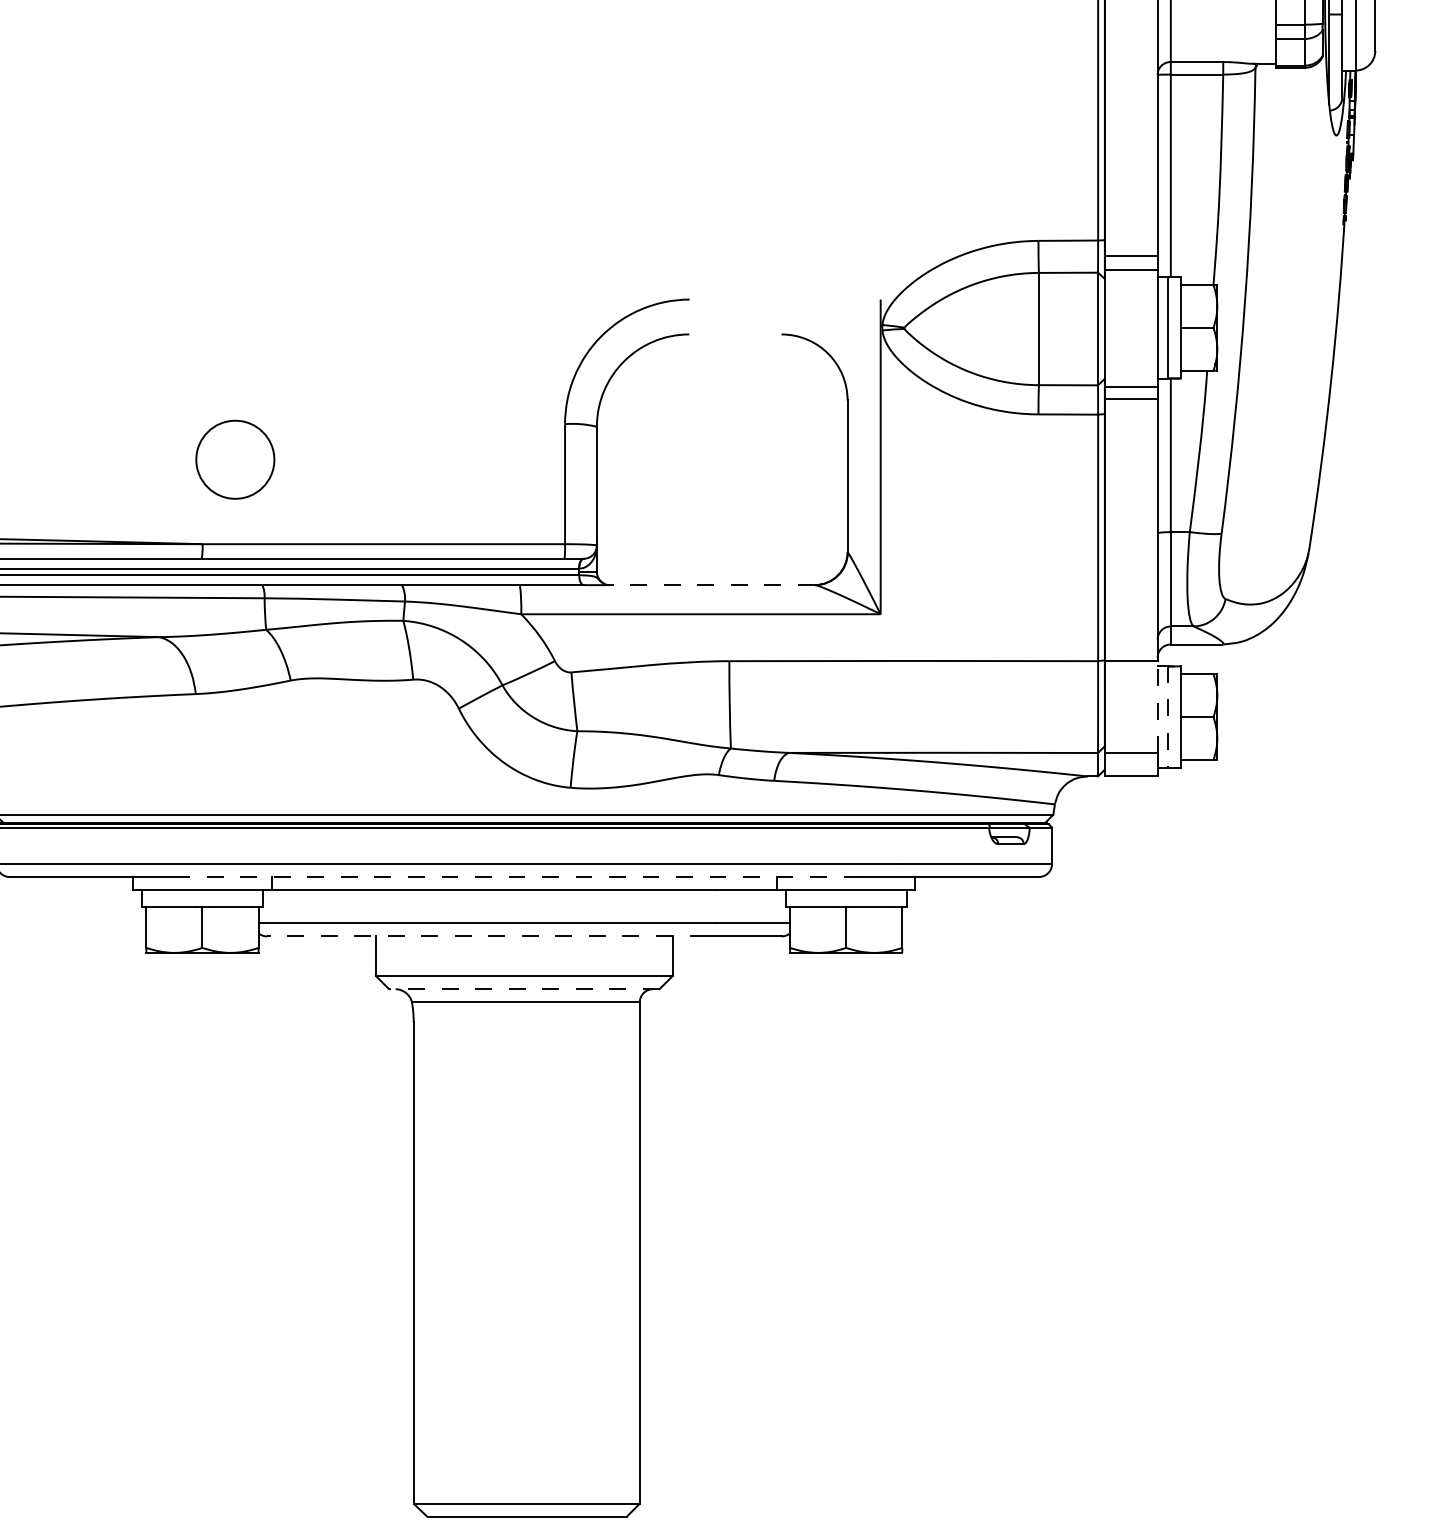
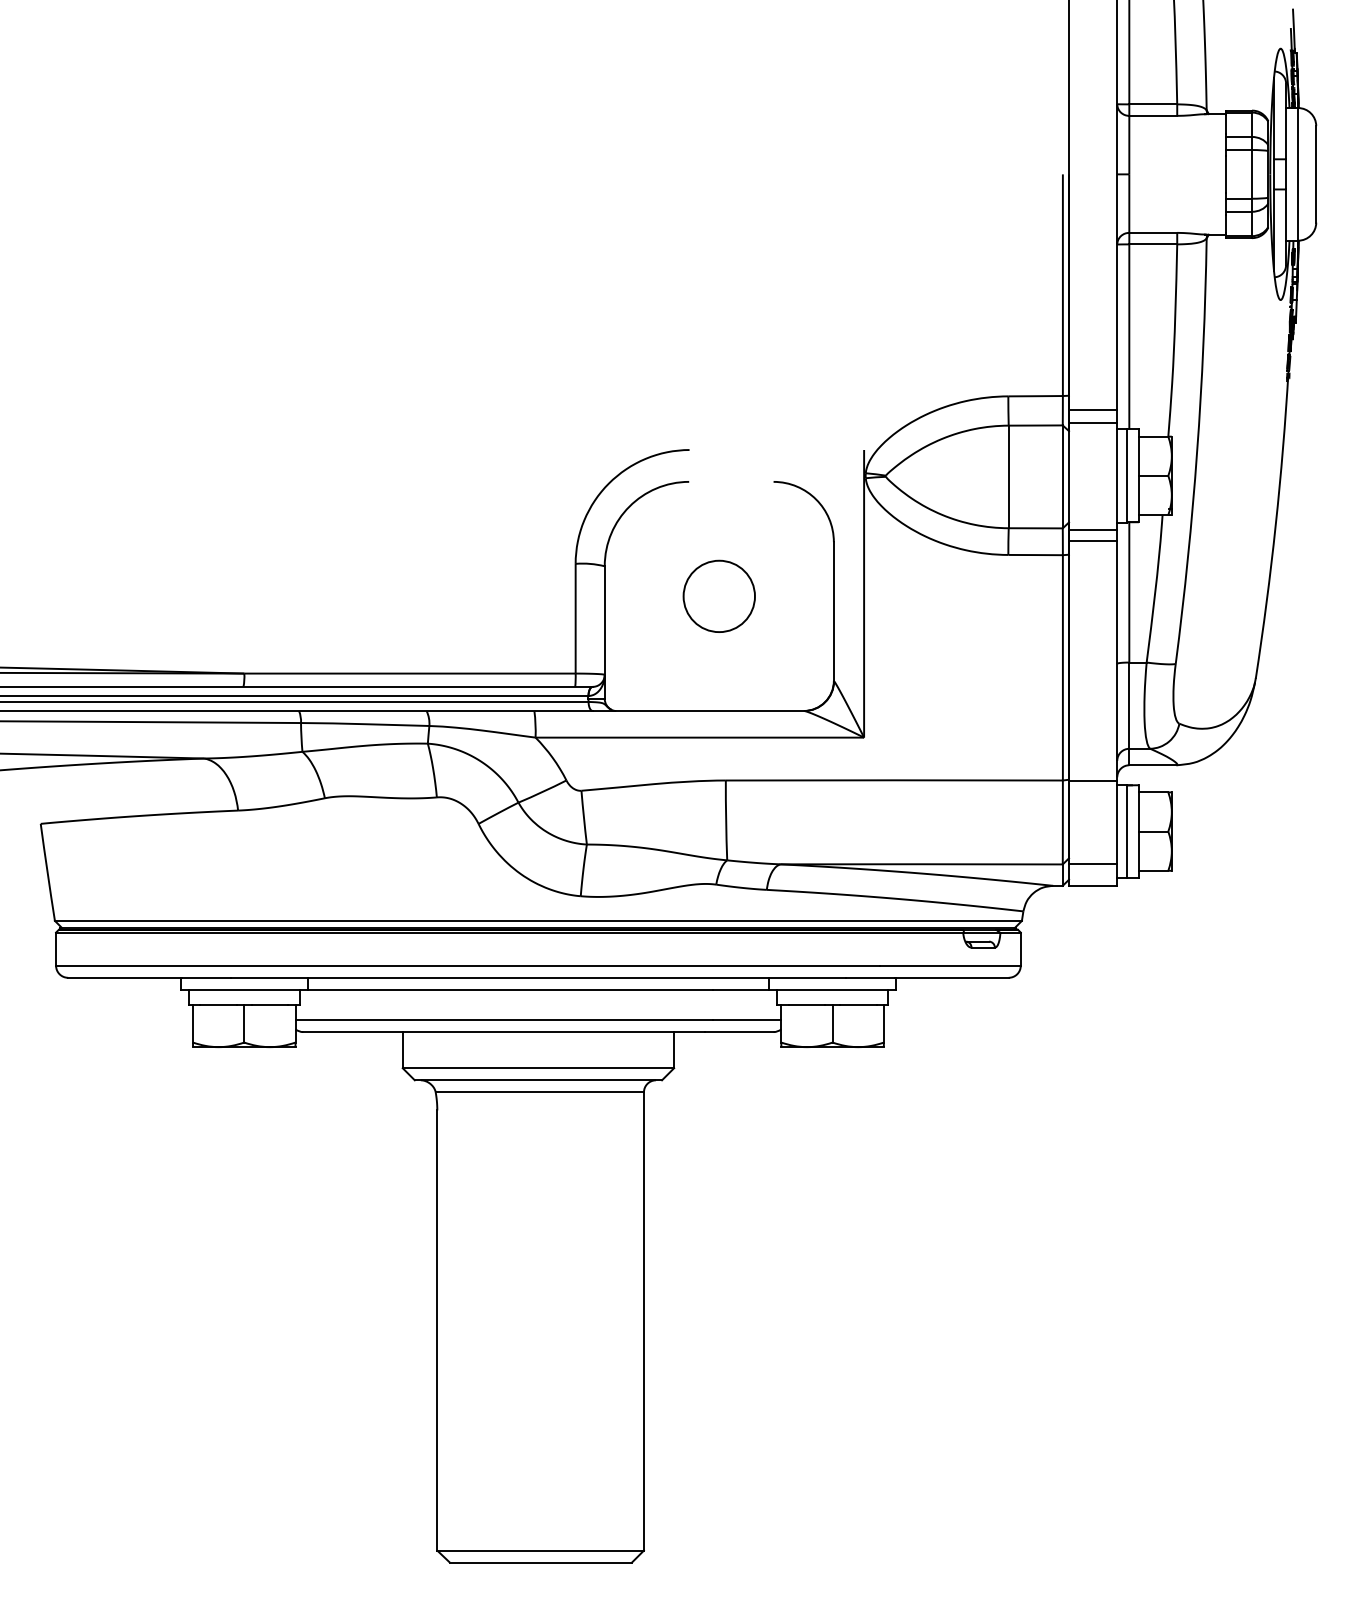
circle: (234, 458) -> (718, 595), moved
line: (711, 585) -> (709, 711), dashed -> solid
line: (1157, 707) -> (1117, 822), dashed -> solid
line: (1167, 716) -> (1126, 831), dashed -> solid
line: (523, 876) -> (537, 977), dashed -> solid
line: (487, 936) -> (504, 1032), dashed -> solid
line: (524, 989) -> (538, 1080), dashed -> solid

